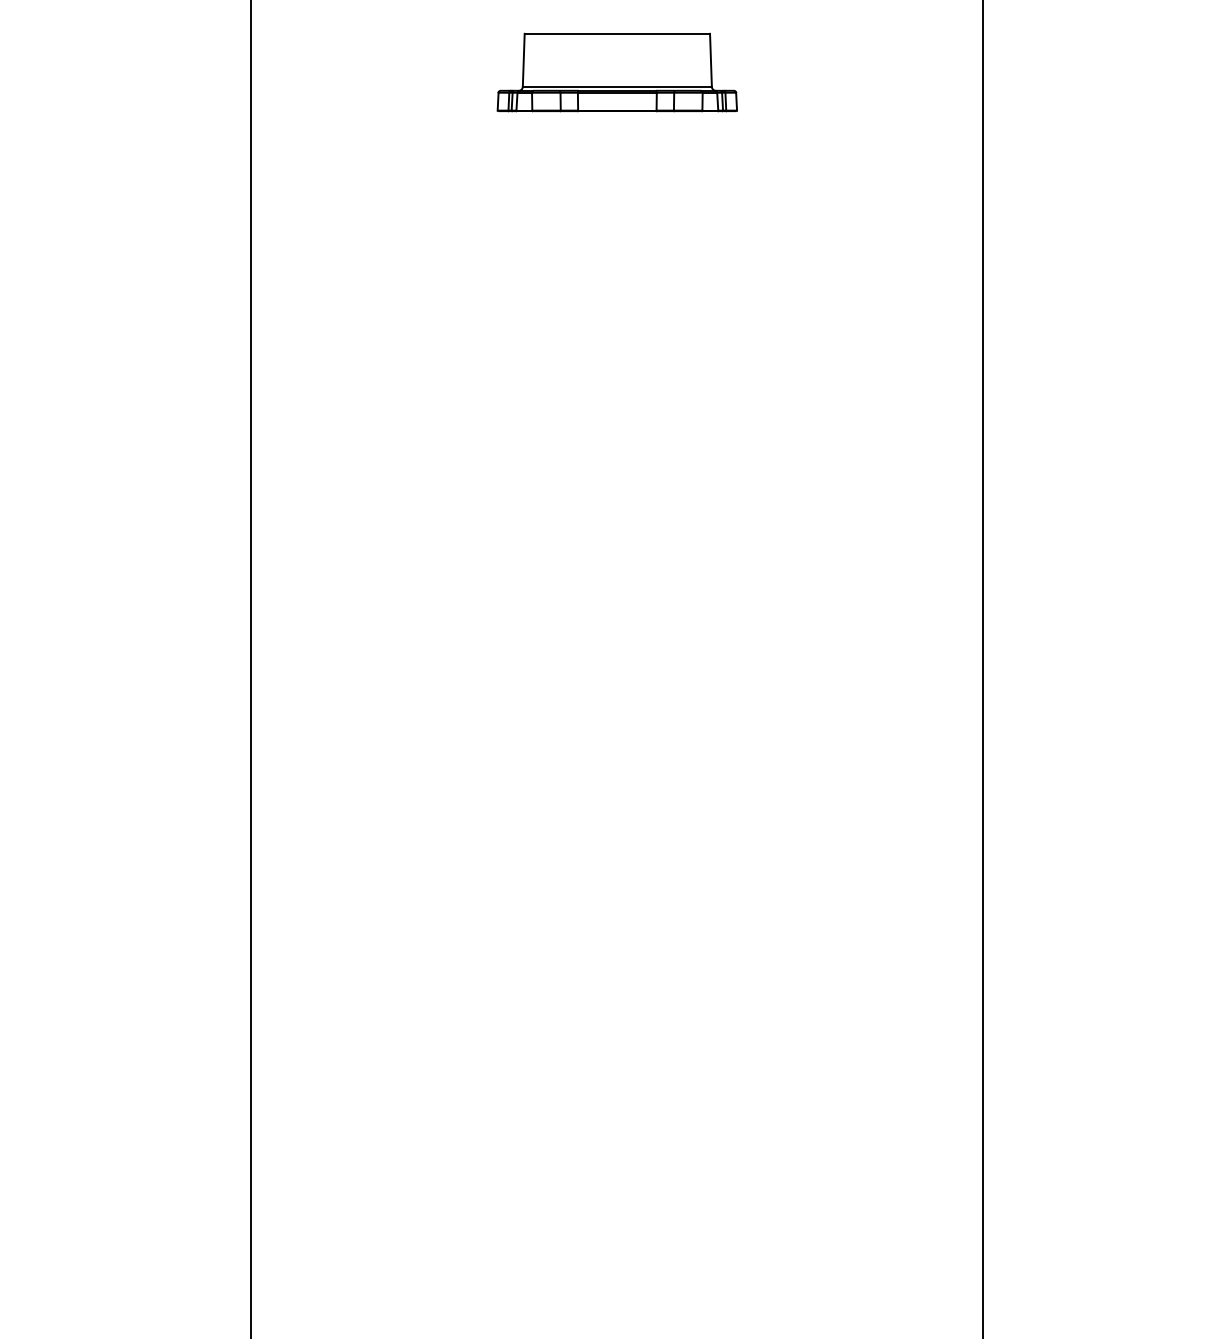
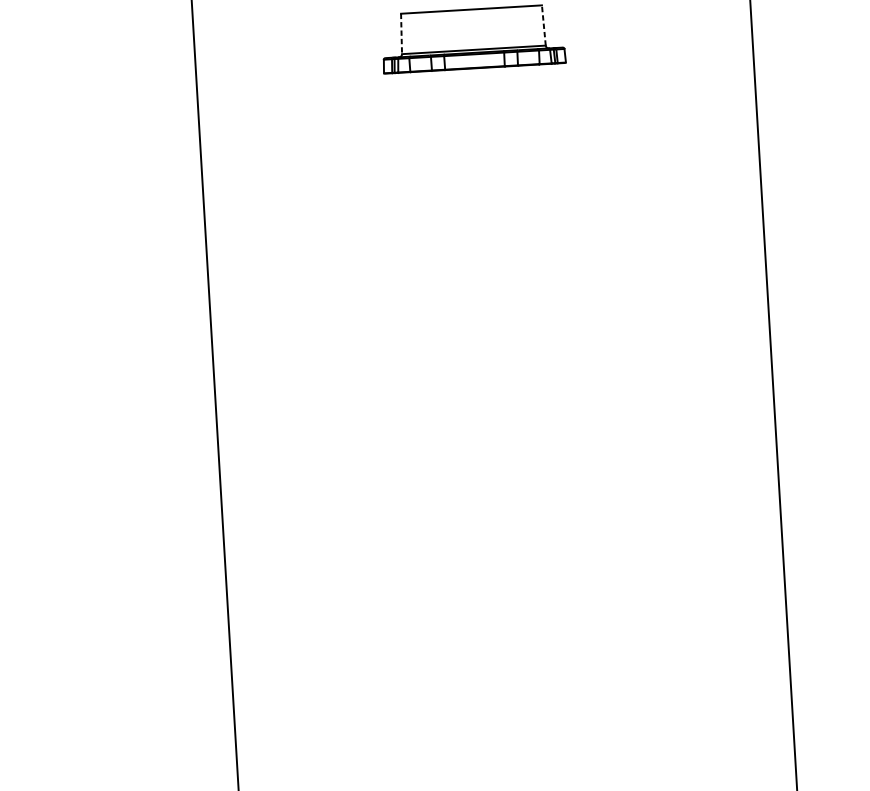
line: (523, 60) -> (401, 34), solid -> dashed
line: (710, 60) -> (543, 25), solid -> dashed

